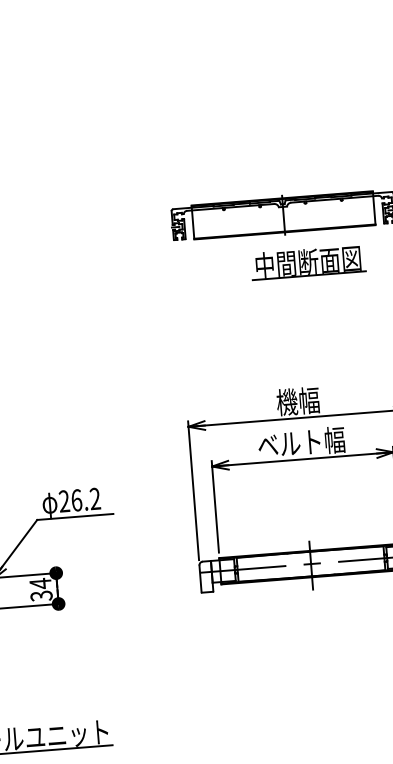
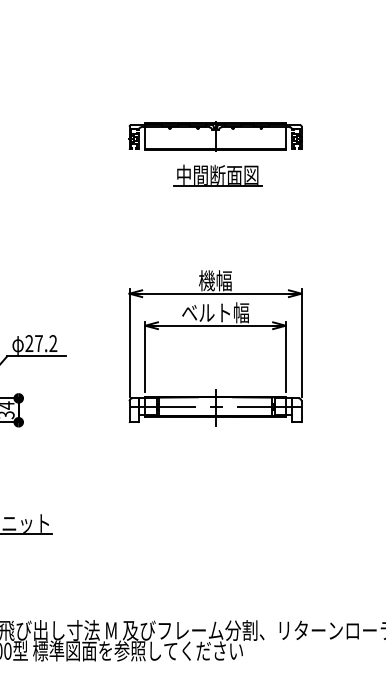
part: (308, 262) -> (217, 175), moved
text: (76, 500) -> (38, 343), 26.2 -> 27.2

